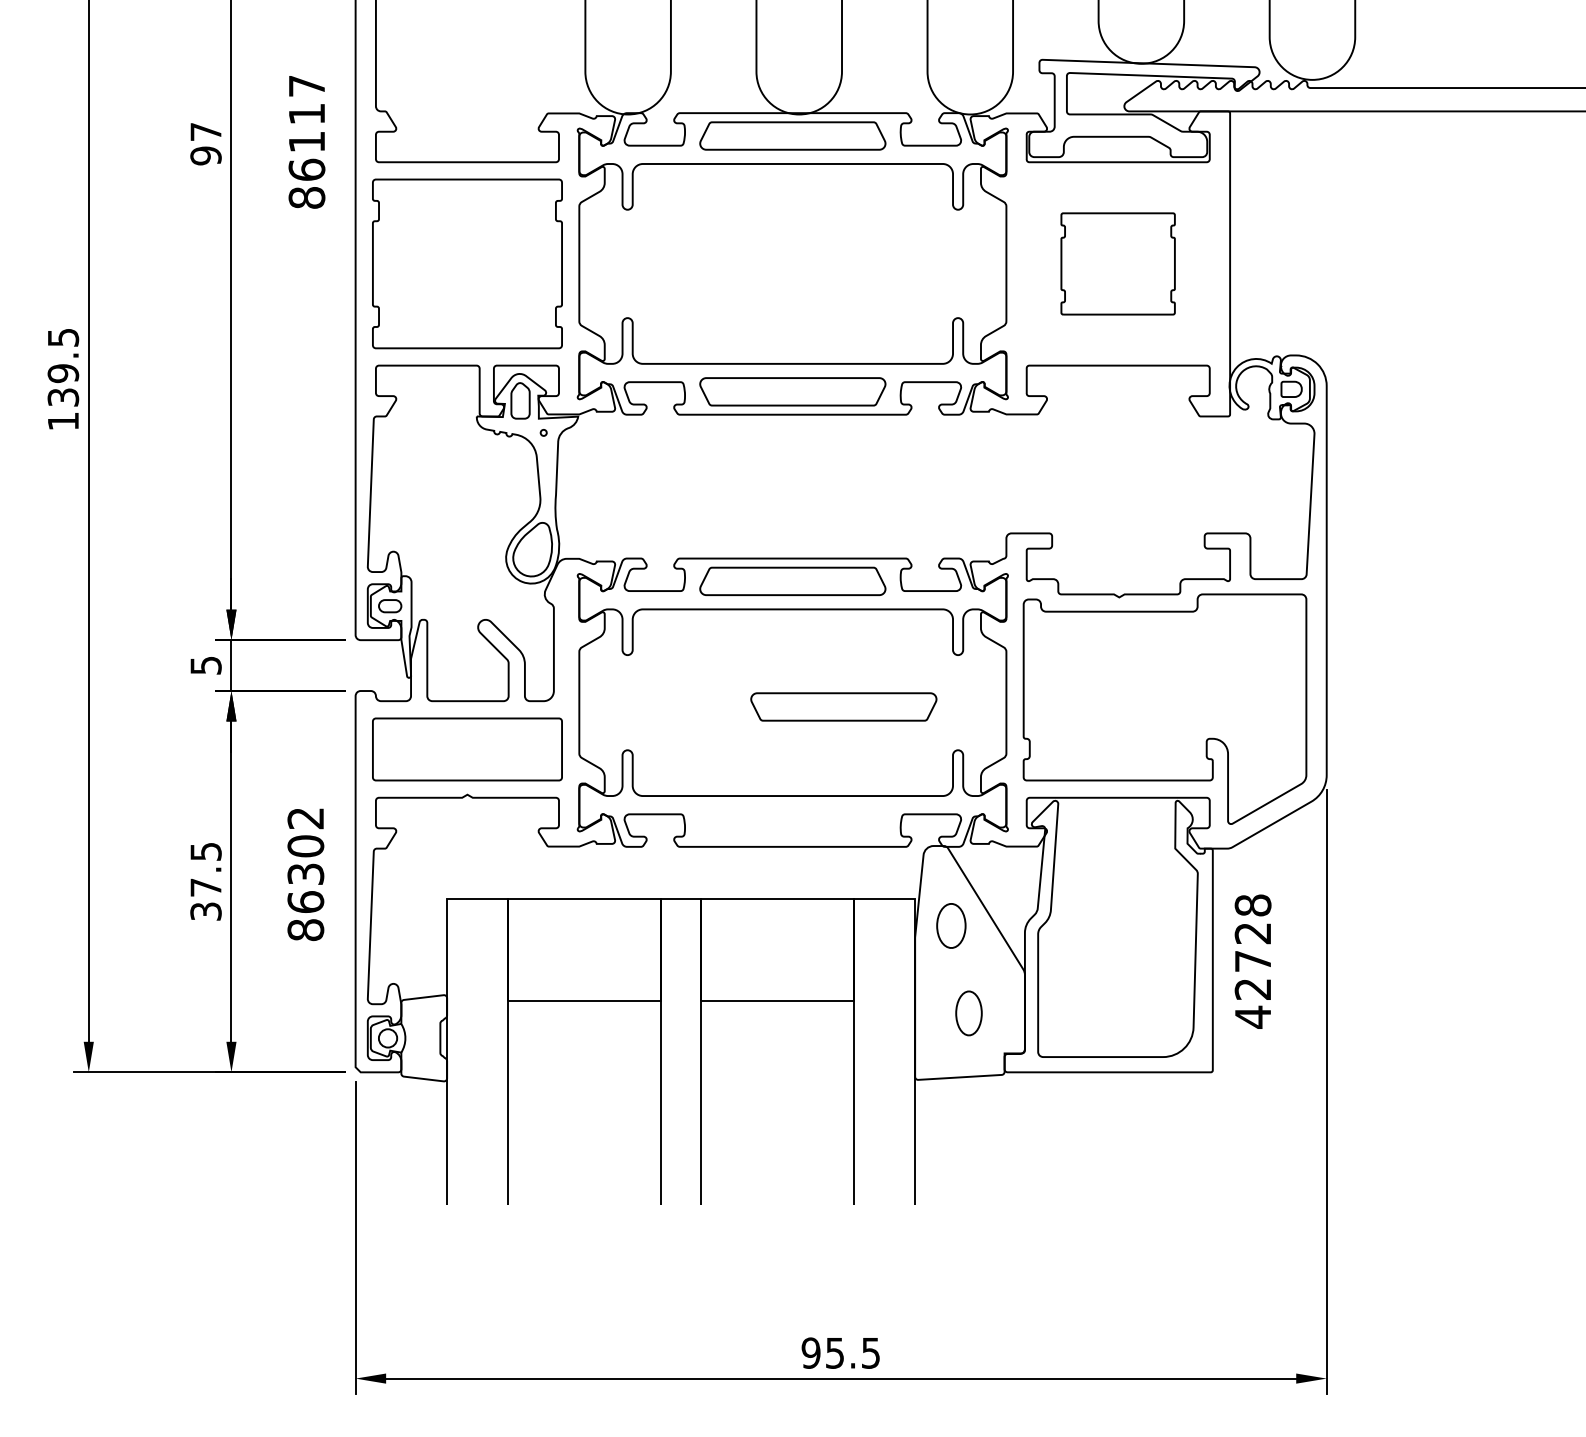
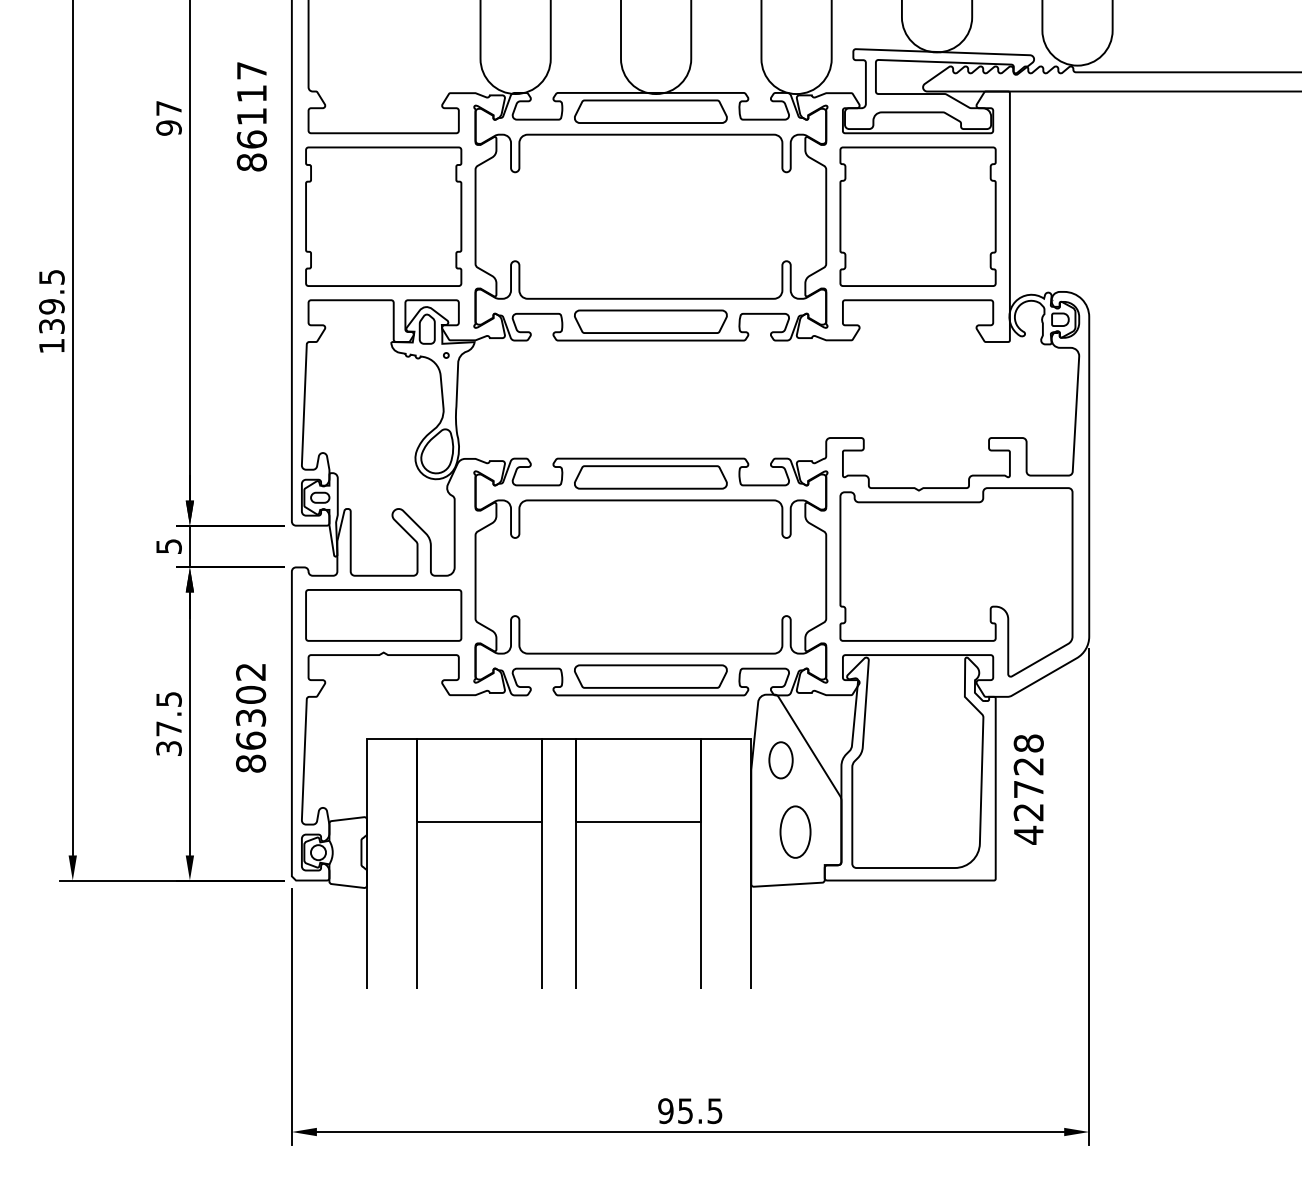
part: (1117, 263) -> (917, 216), size x1.67
curve: (843, 694) -> (650, 666), moved
part: (968, 1013) -> (795, 832), size x1.43

